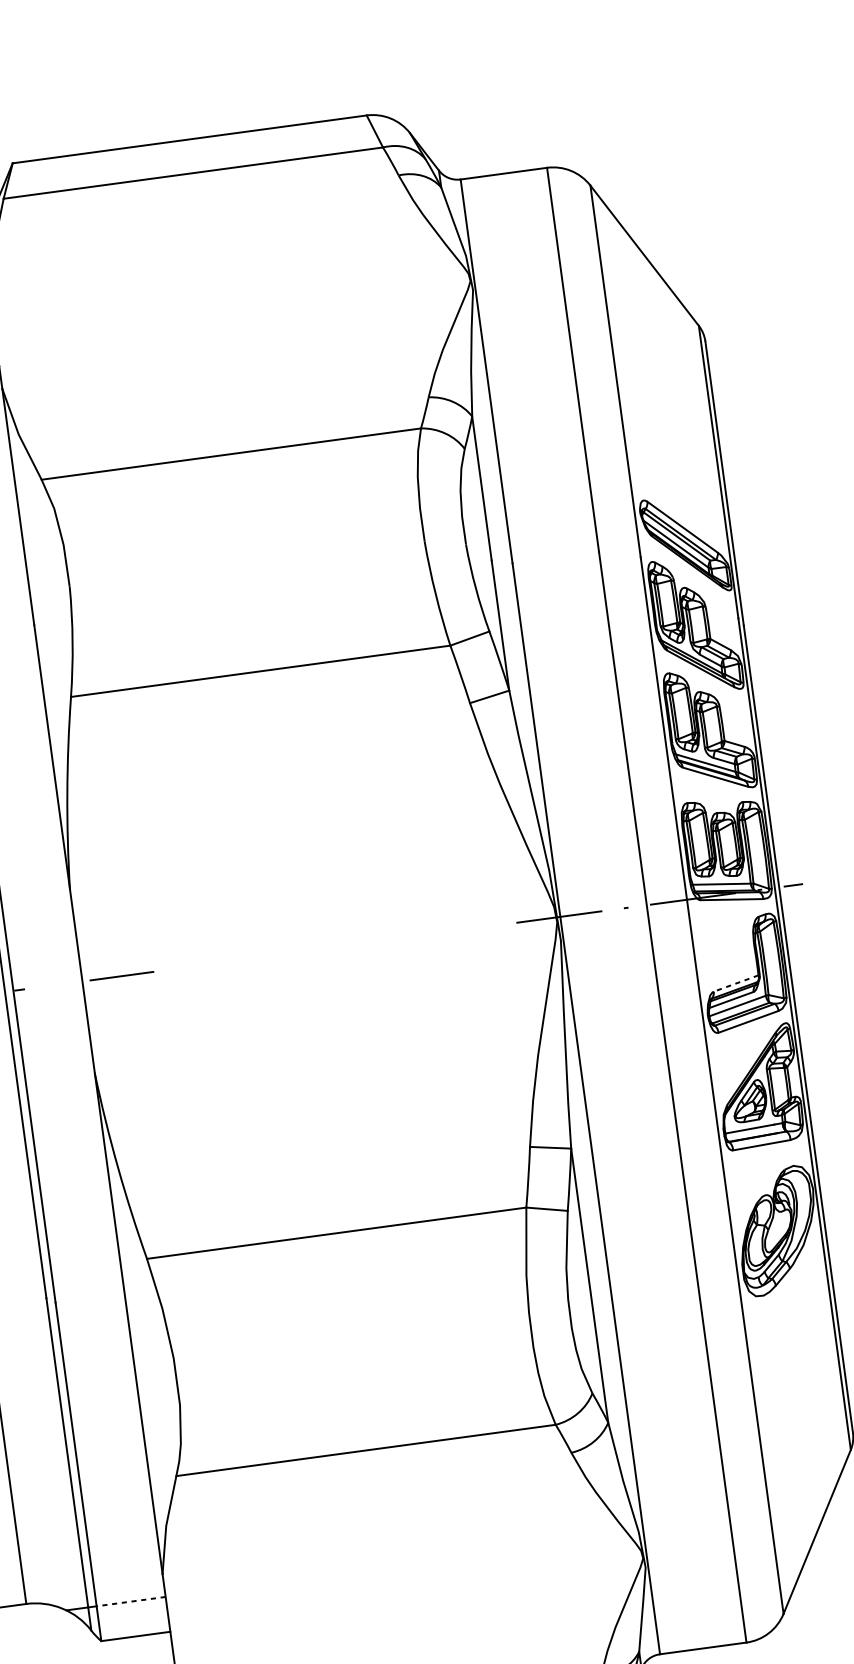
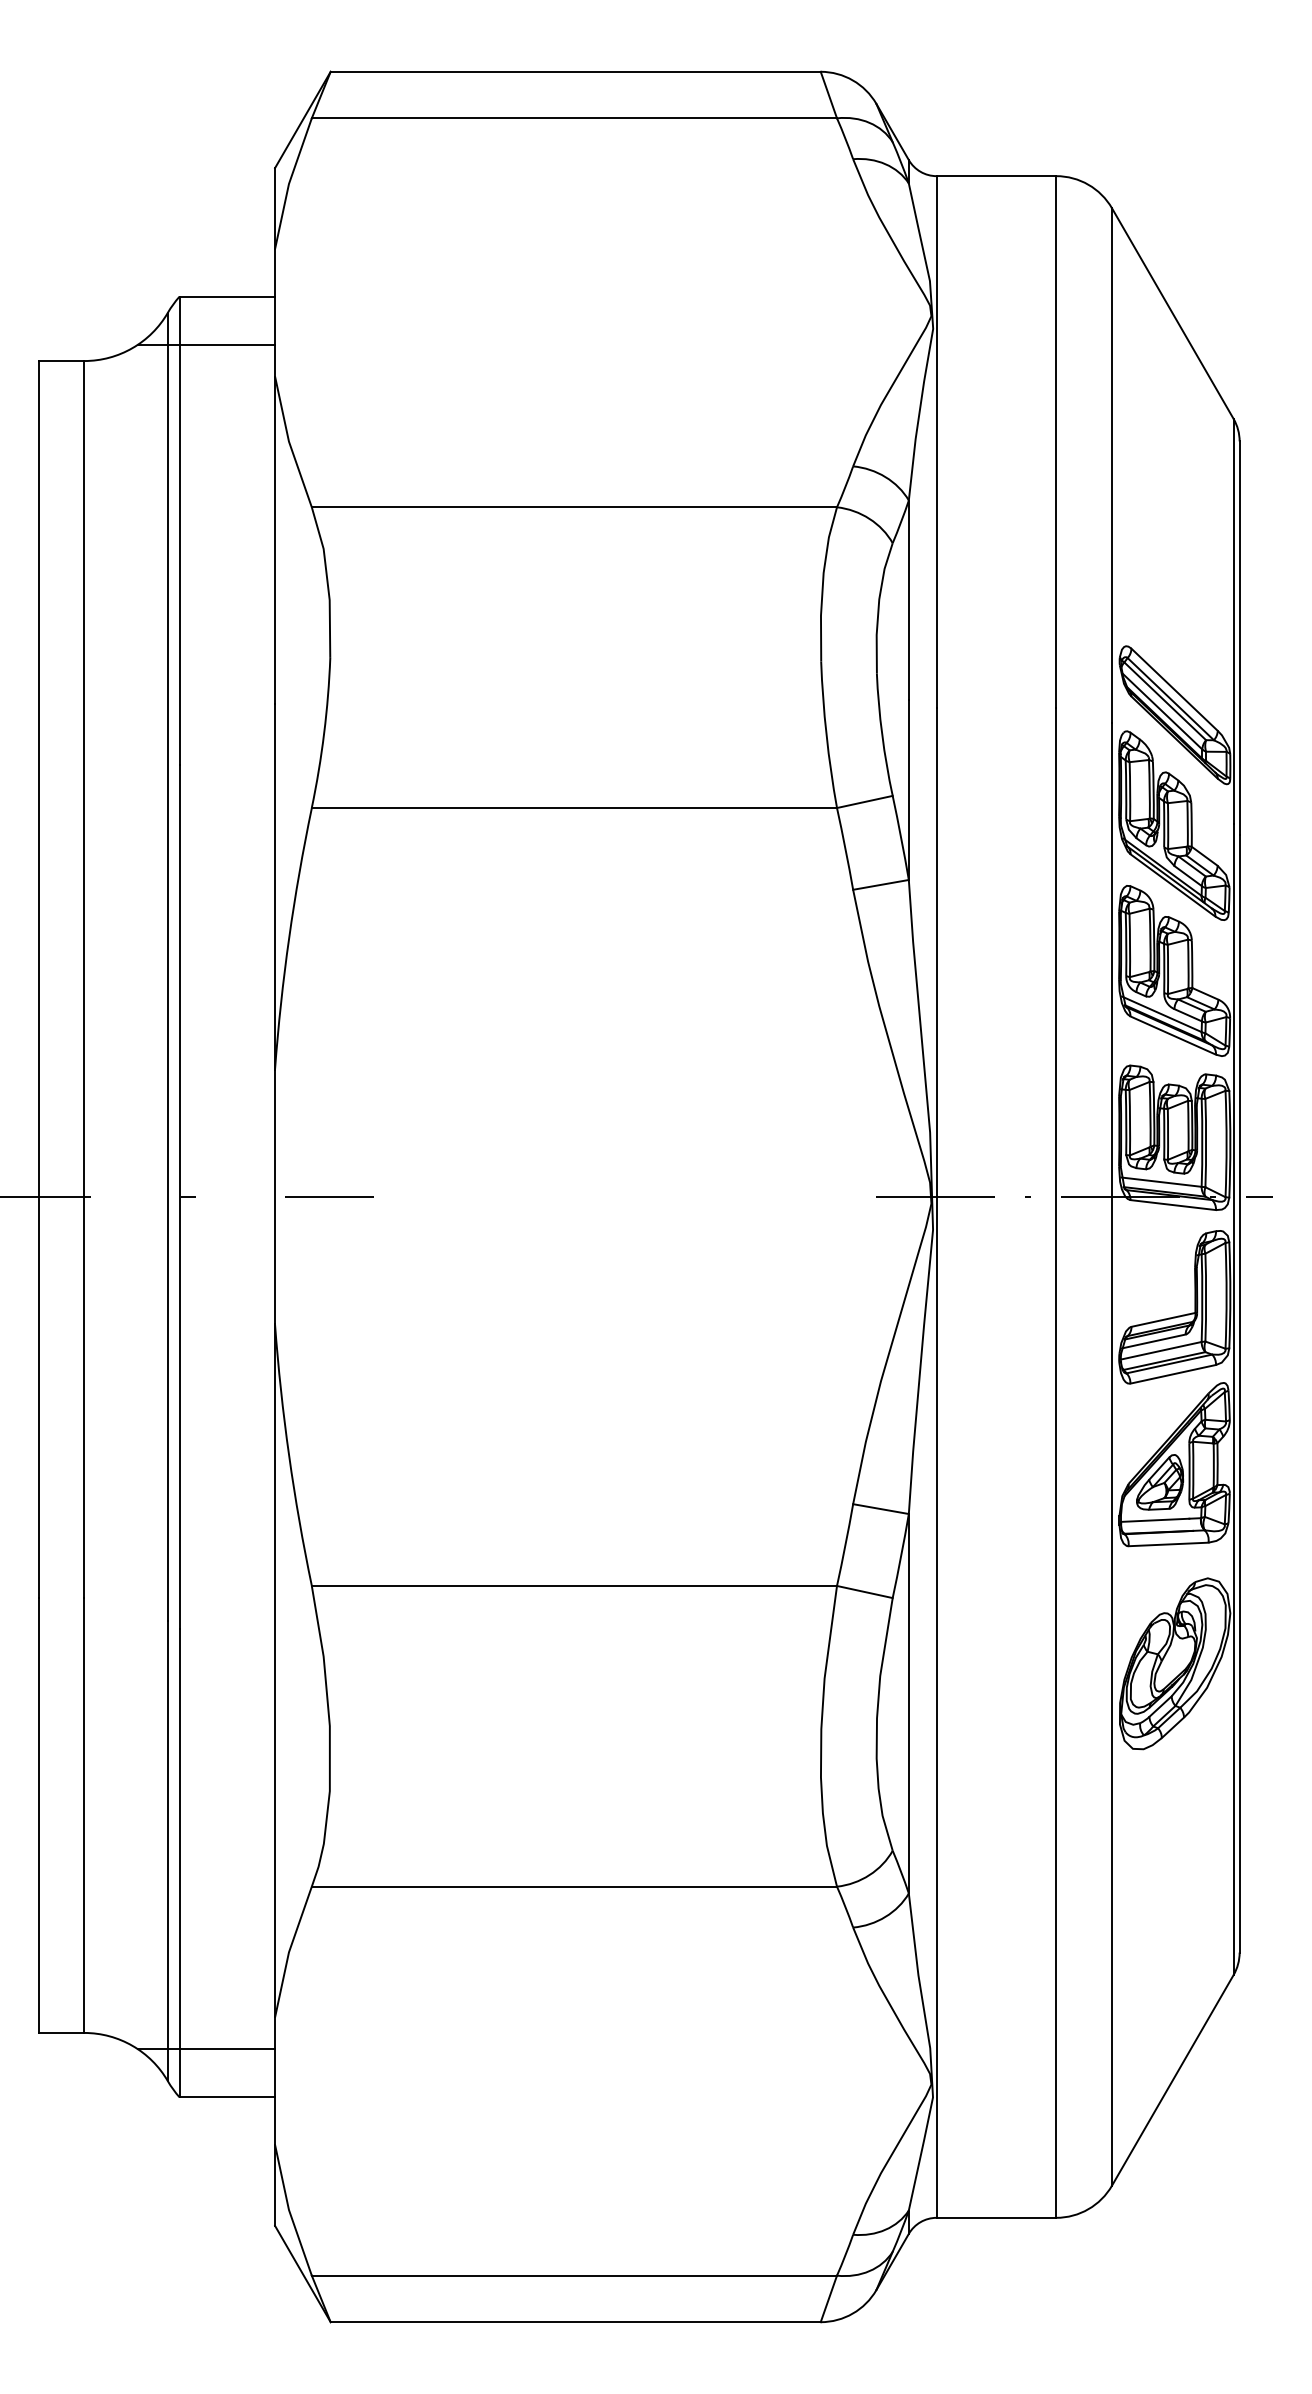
line: (736, 983) -> (1163, 1319), dashed -> solid
line: (131, 1601) -> (227, 2049), dashed -> solid

